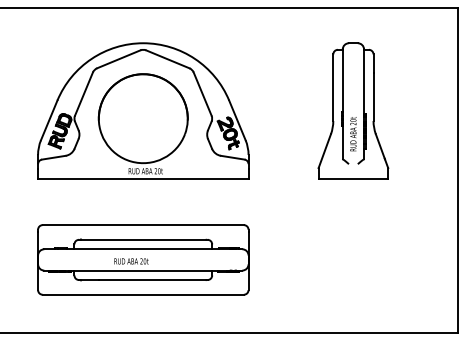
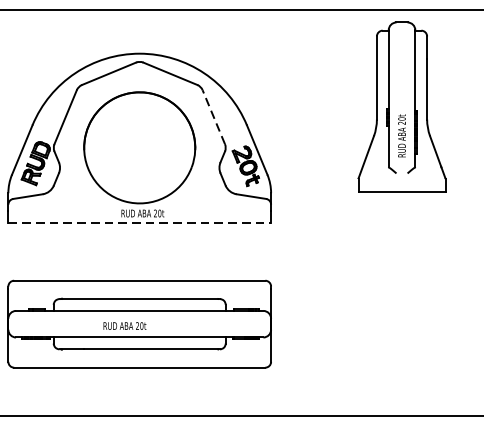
line: (202, 93) -> (213, 116), solid -> dashed
part: (353, 110) -> (402, 106), moved
line: (143, 178) -> (139, 222), solid -> dashed

